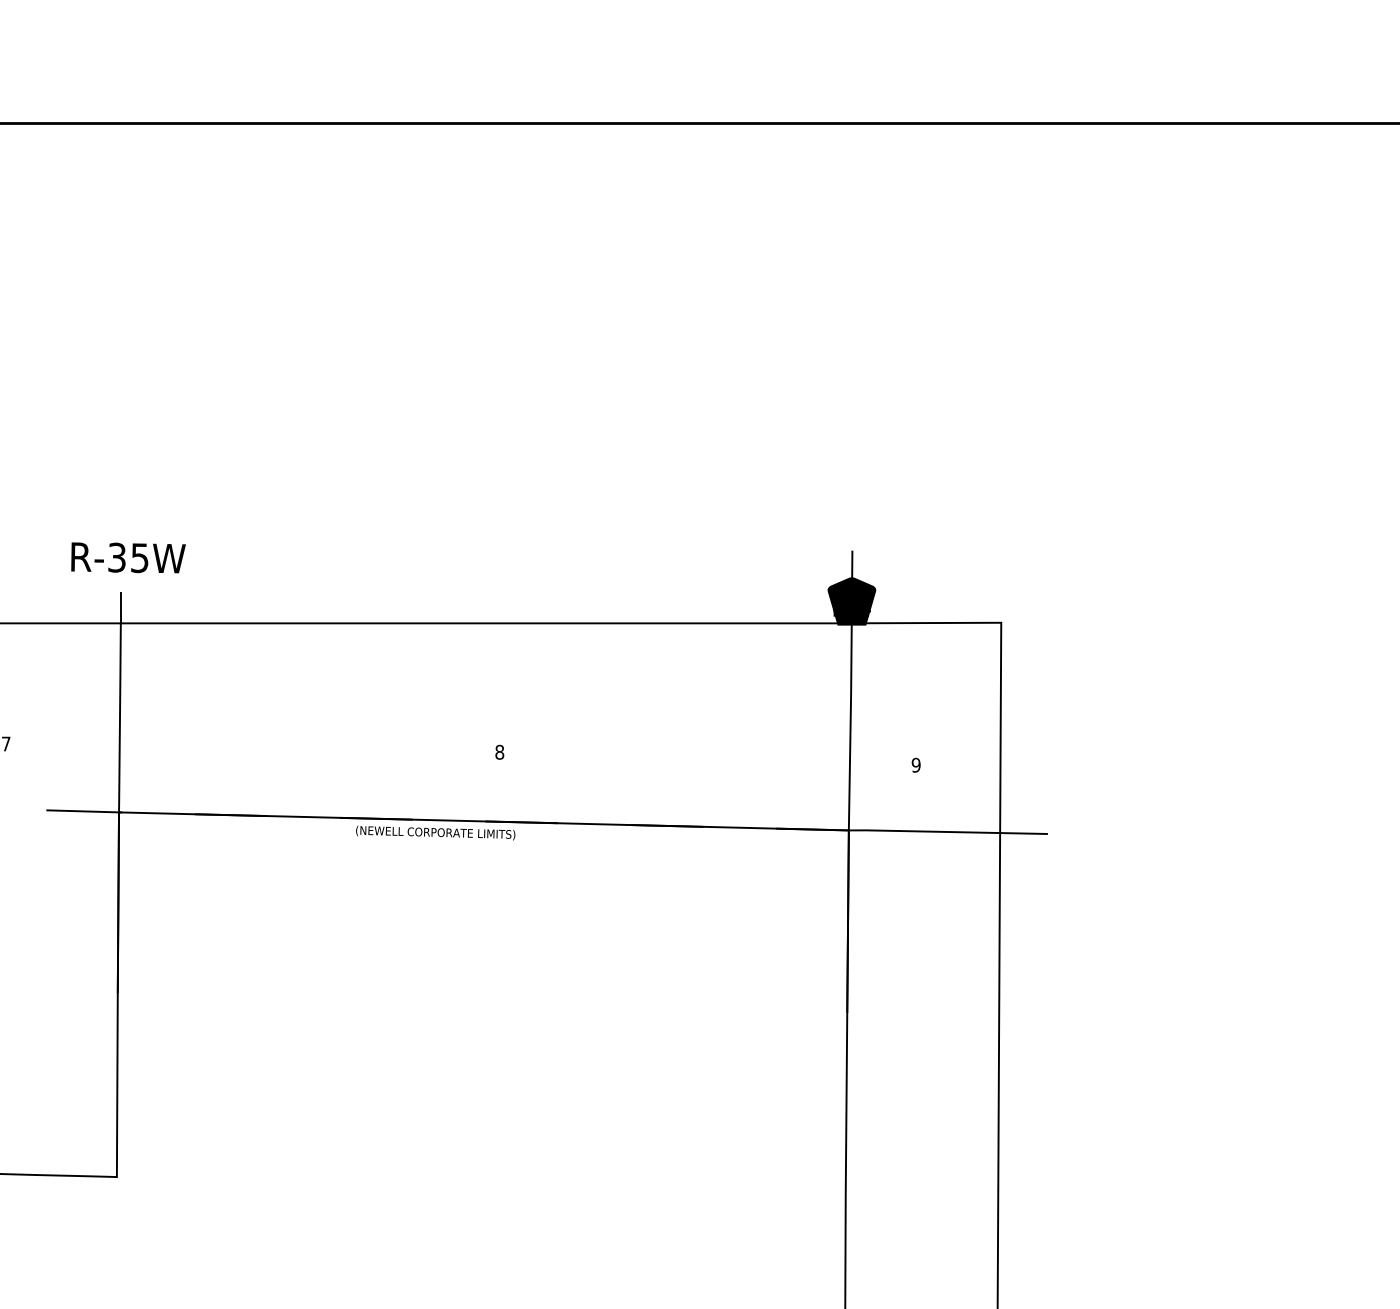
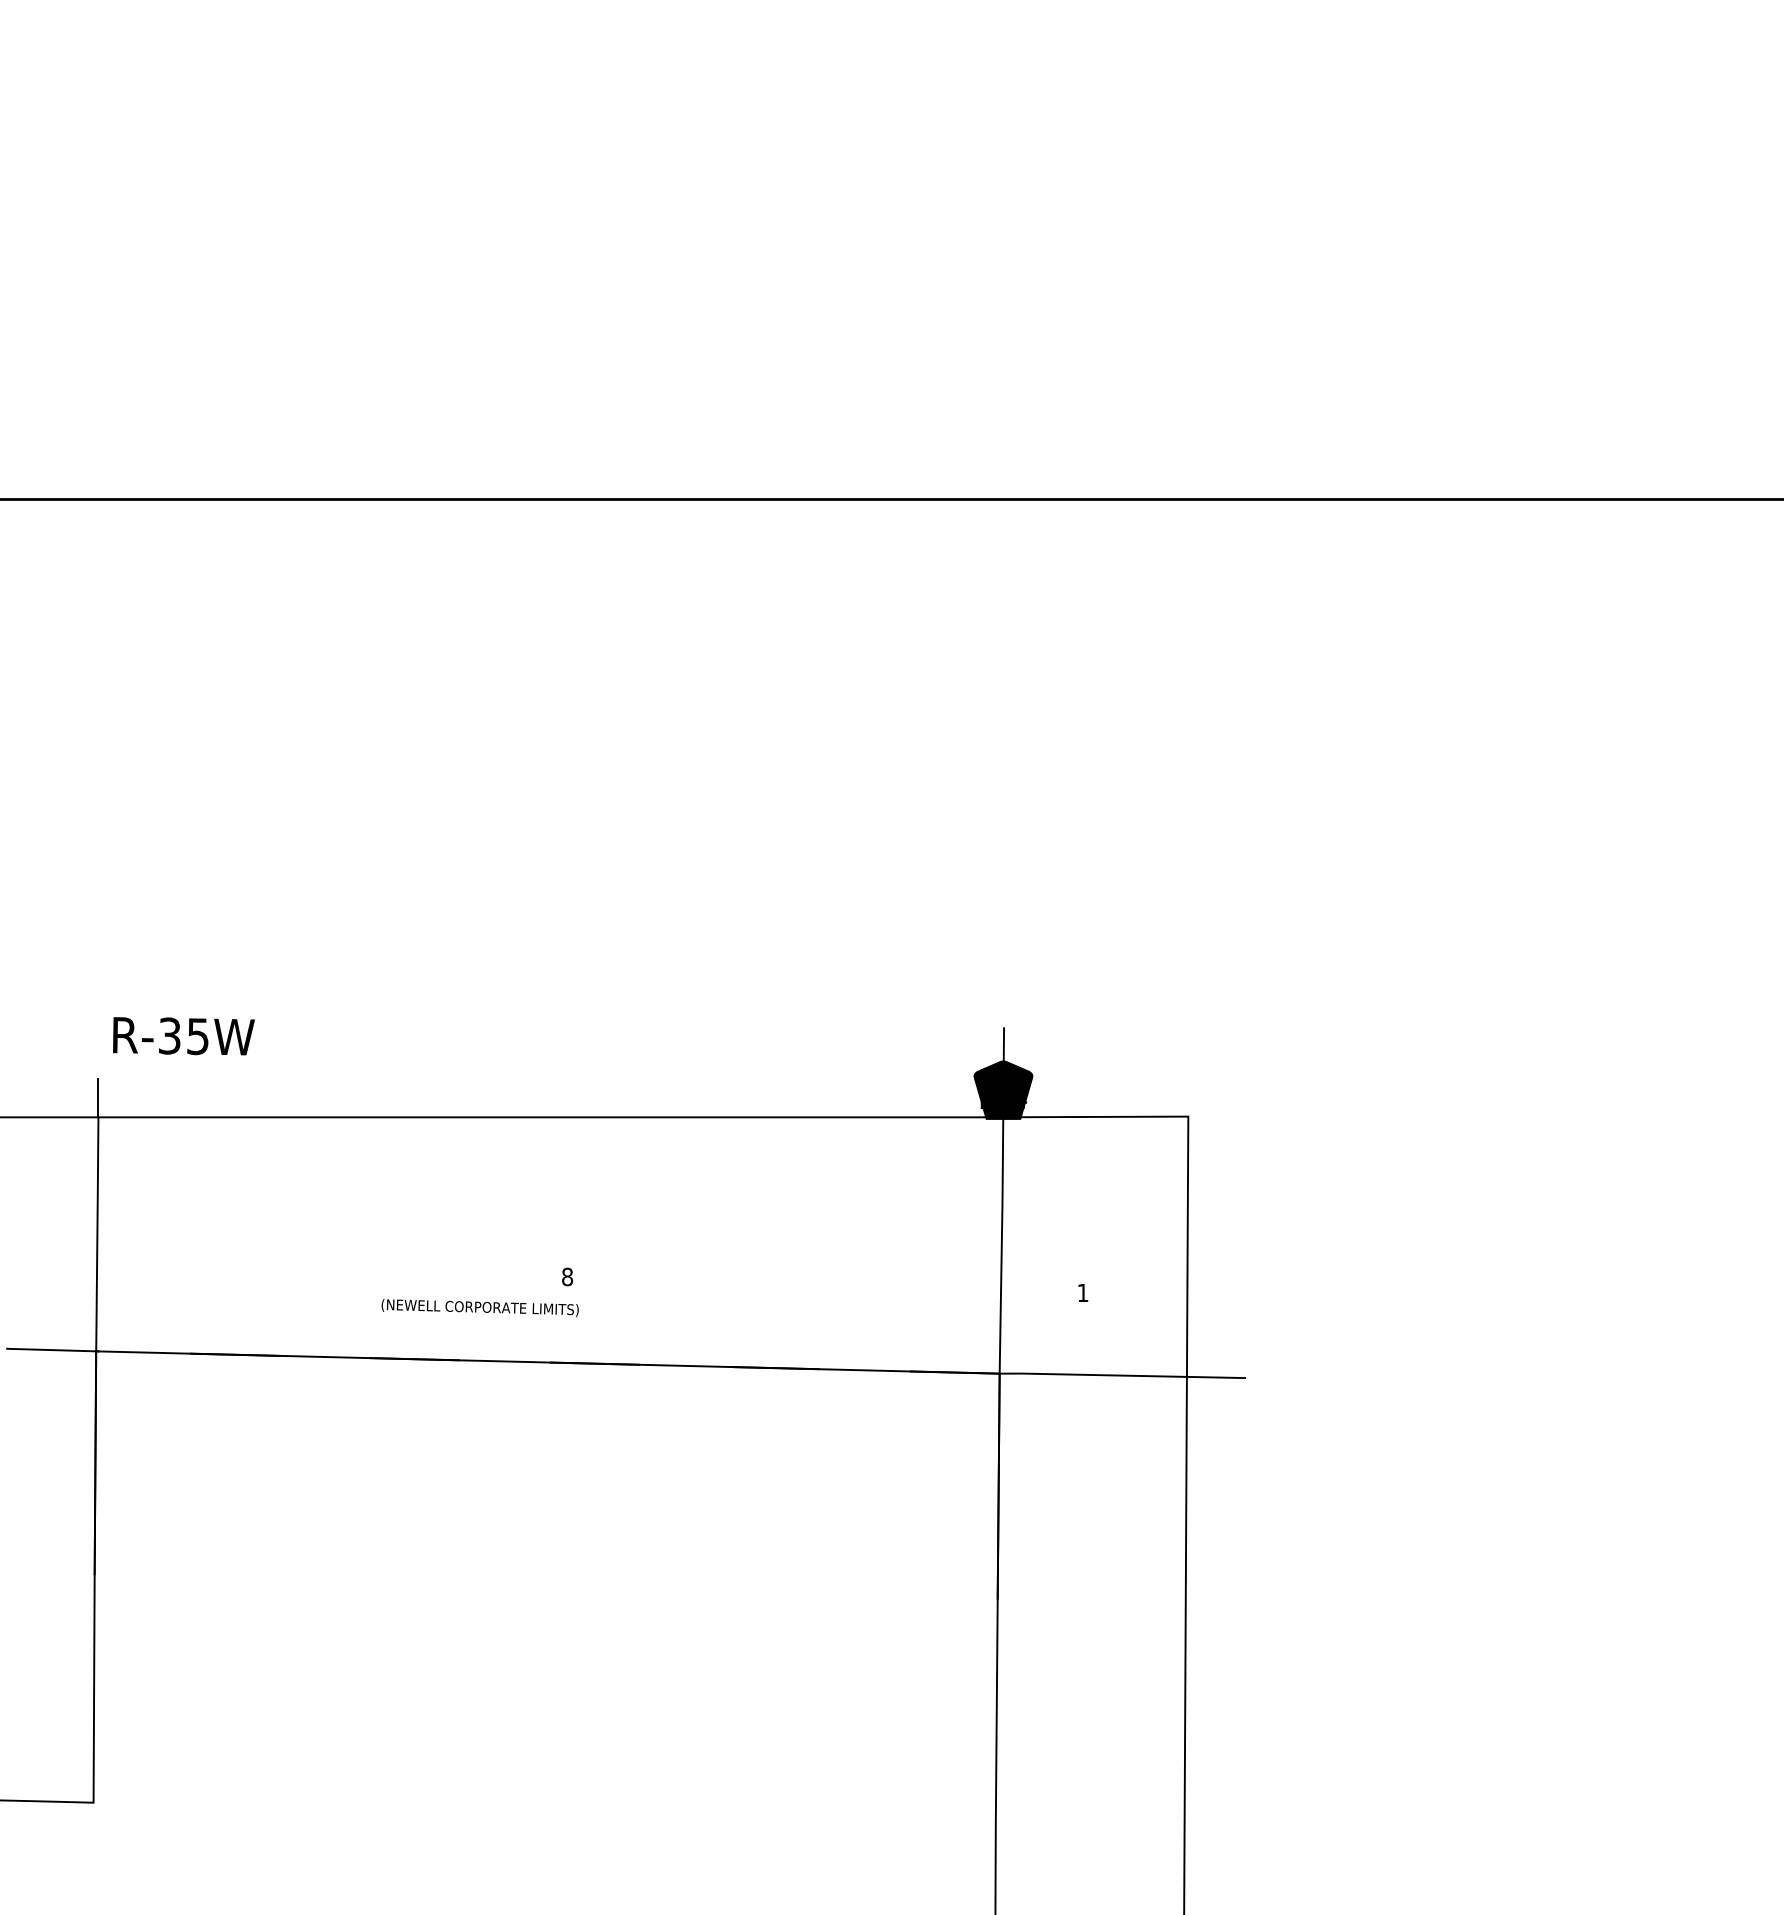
text: (128, 558) -> (183, 1036), moved
text: (915, 764) -> (1082, 1292), 9 -> 1
text: (435, 833) -> (479, 1308), moved

